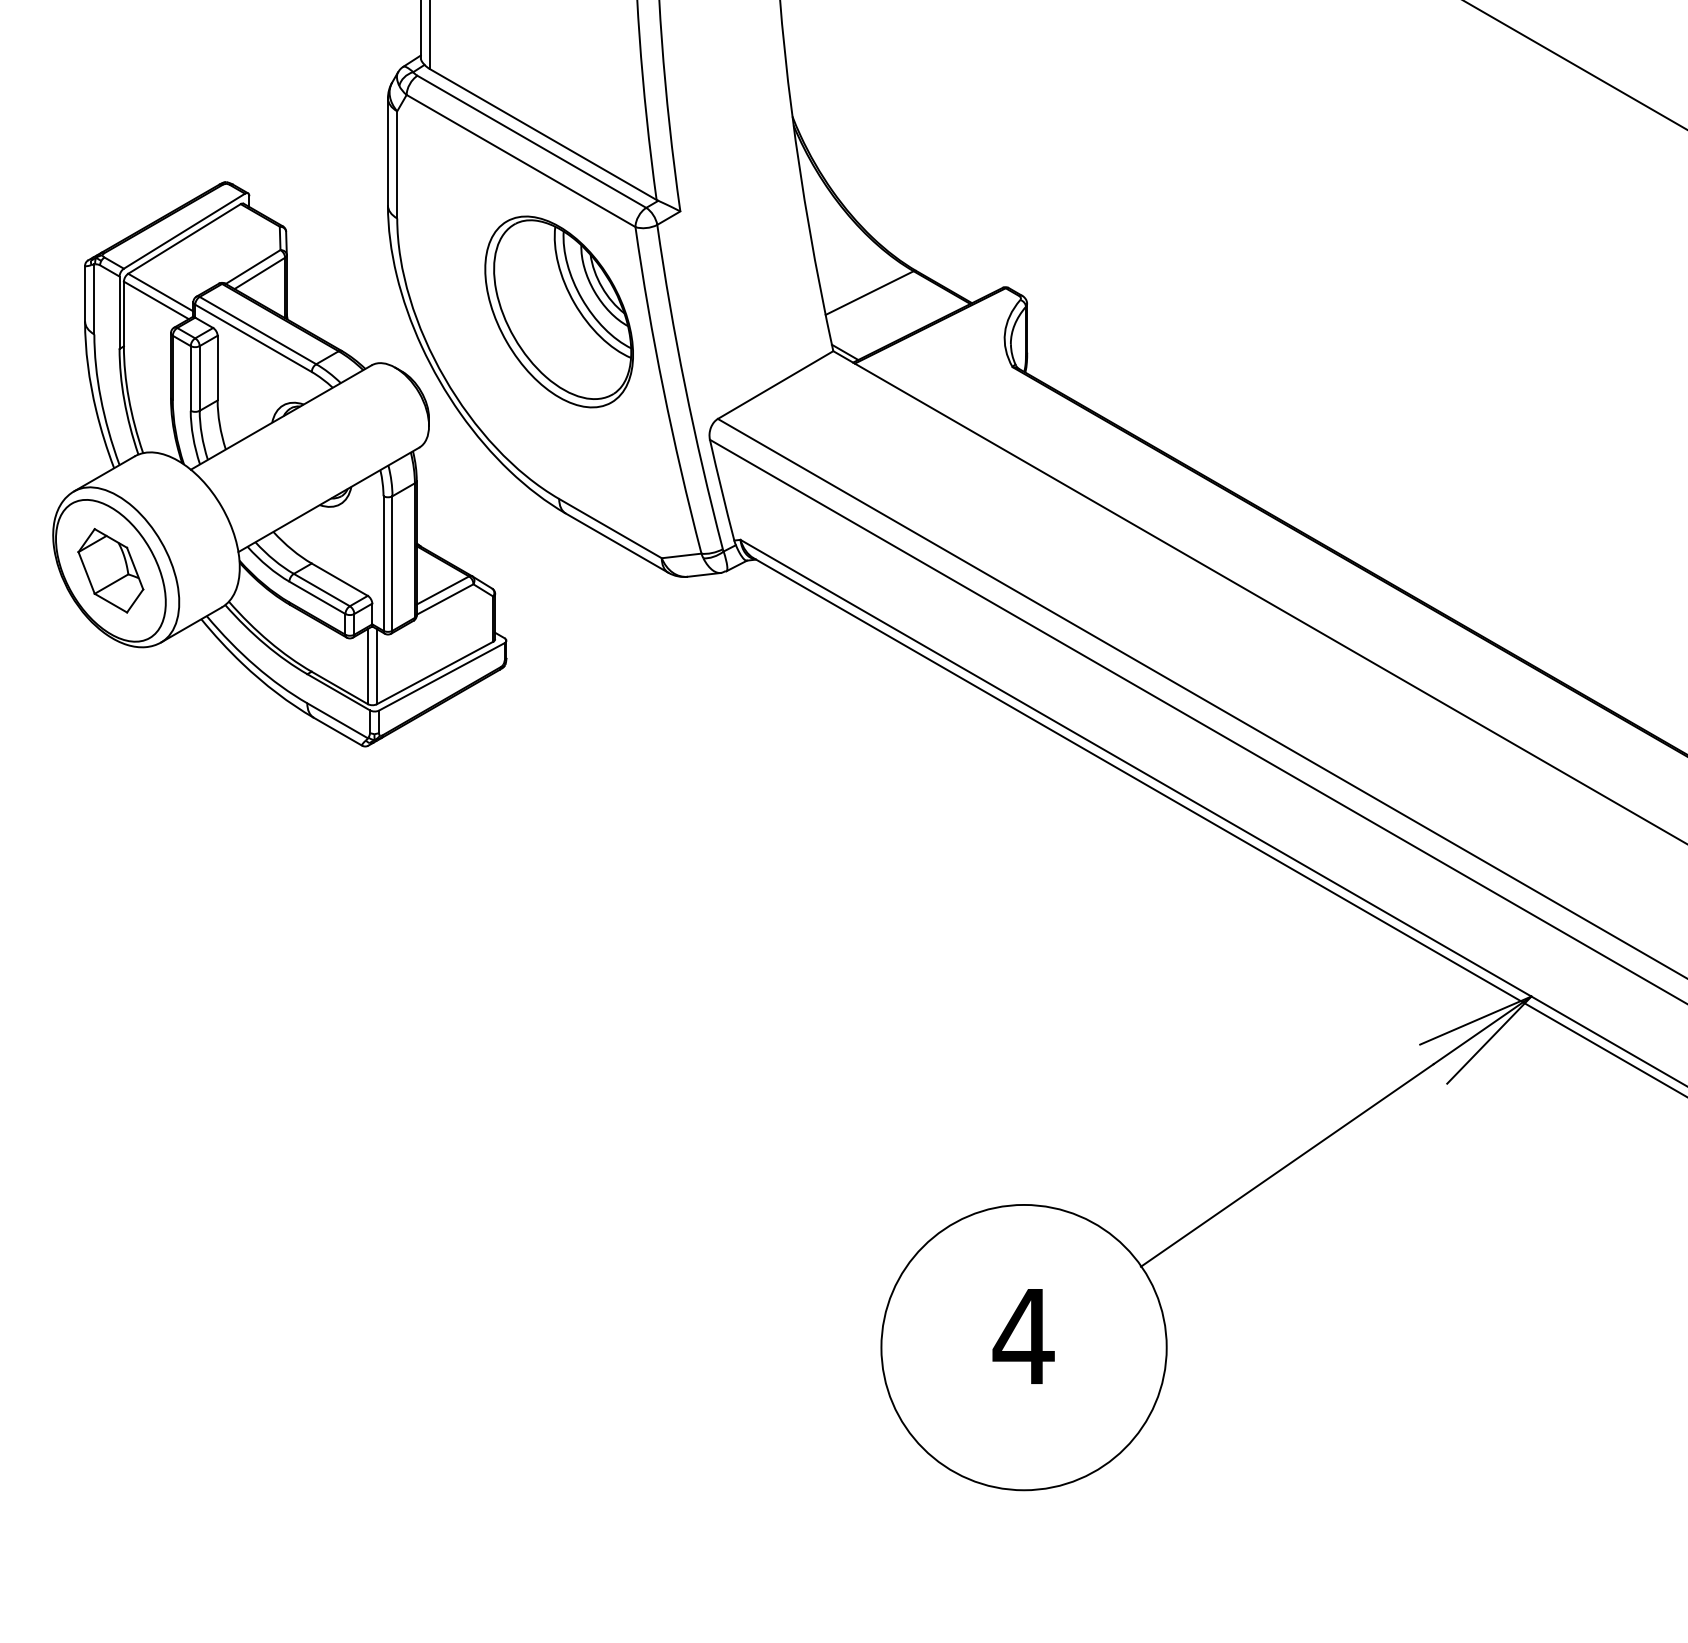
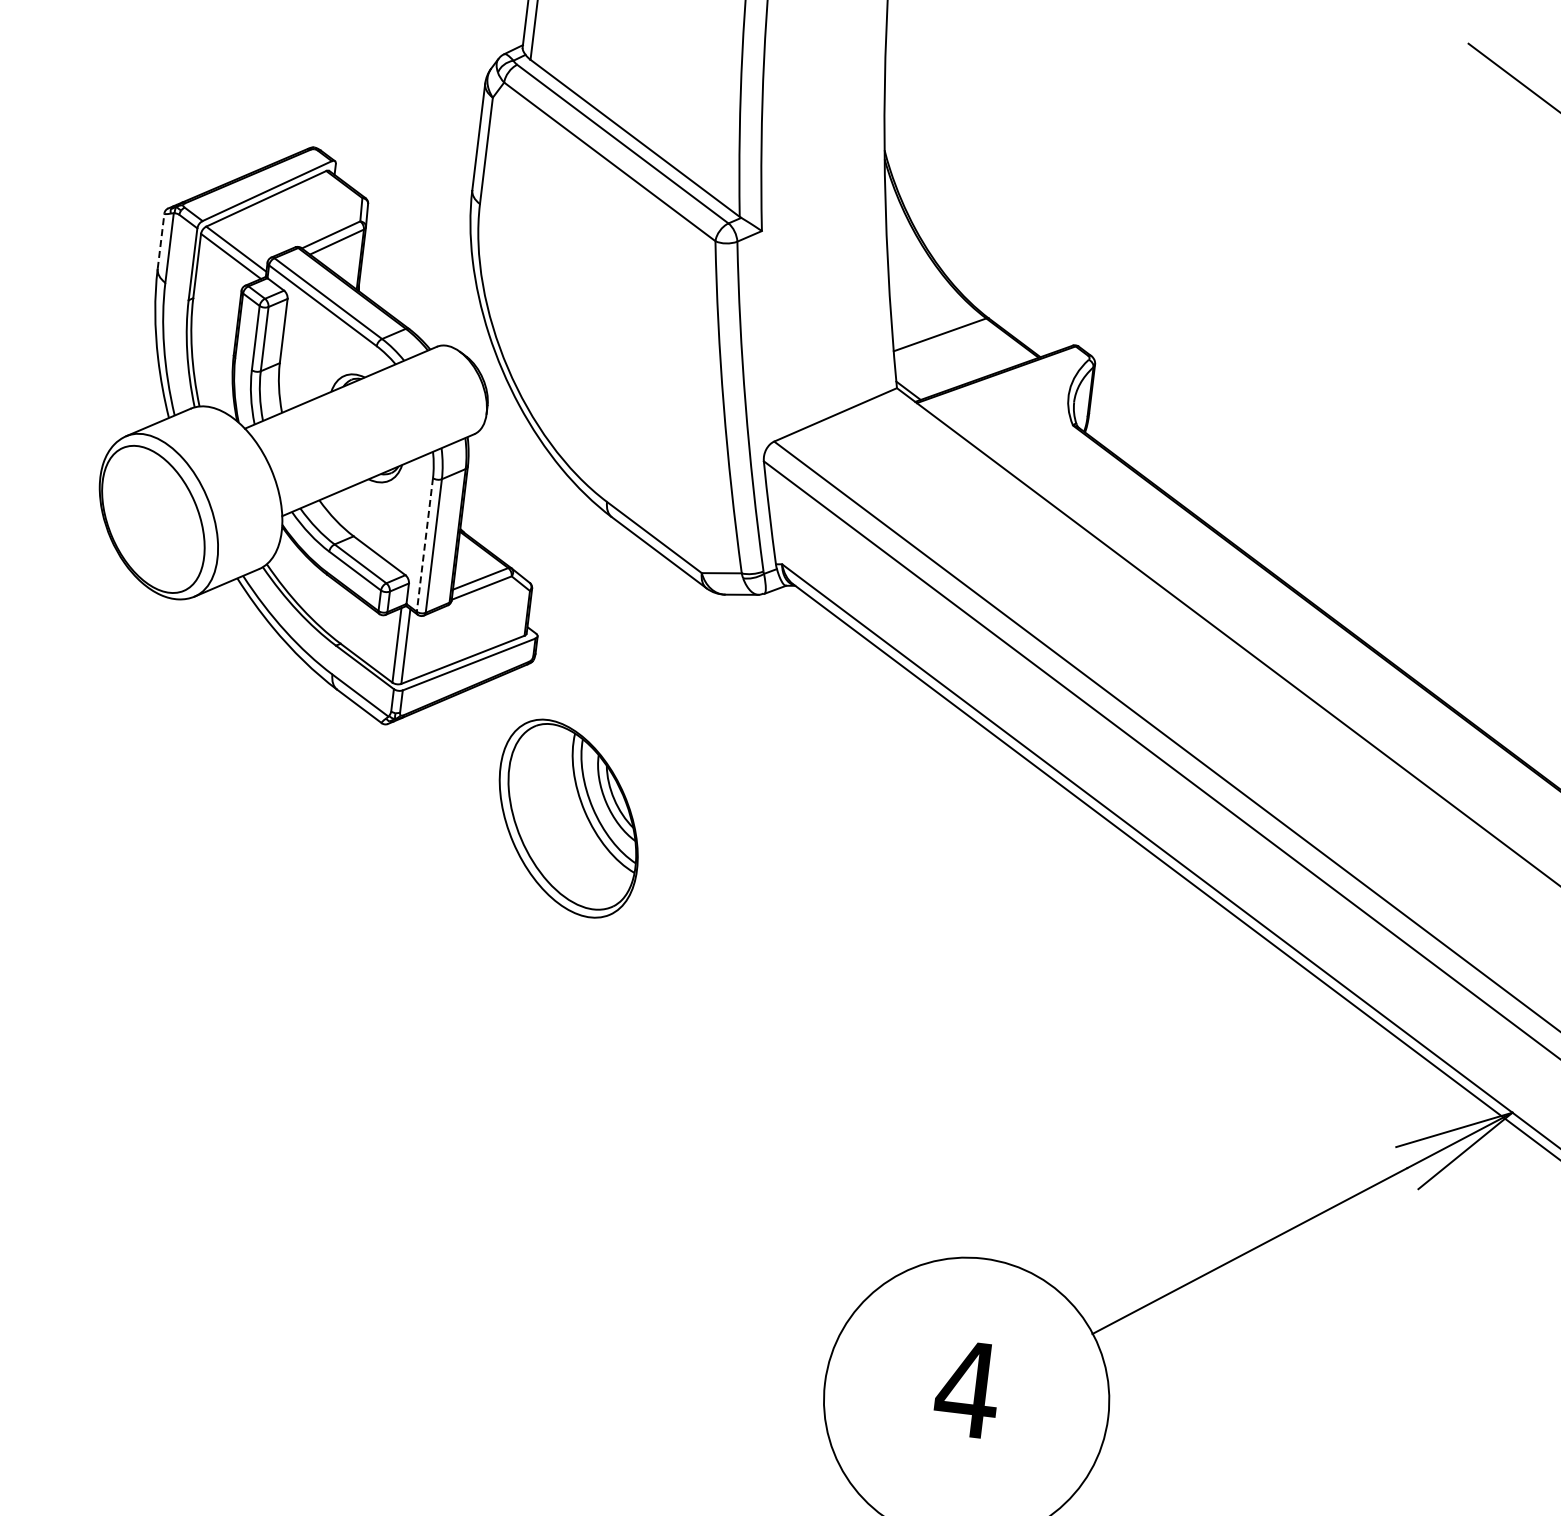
line: (85, 293) -> (161, 241), solid -> dashed
part: (558, 311) -> (568, 818), moved
line: (383, 564) -> (424, 545), solid -> dashed
part: (110, 570) -> (153, 519), removed

